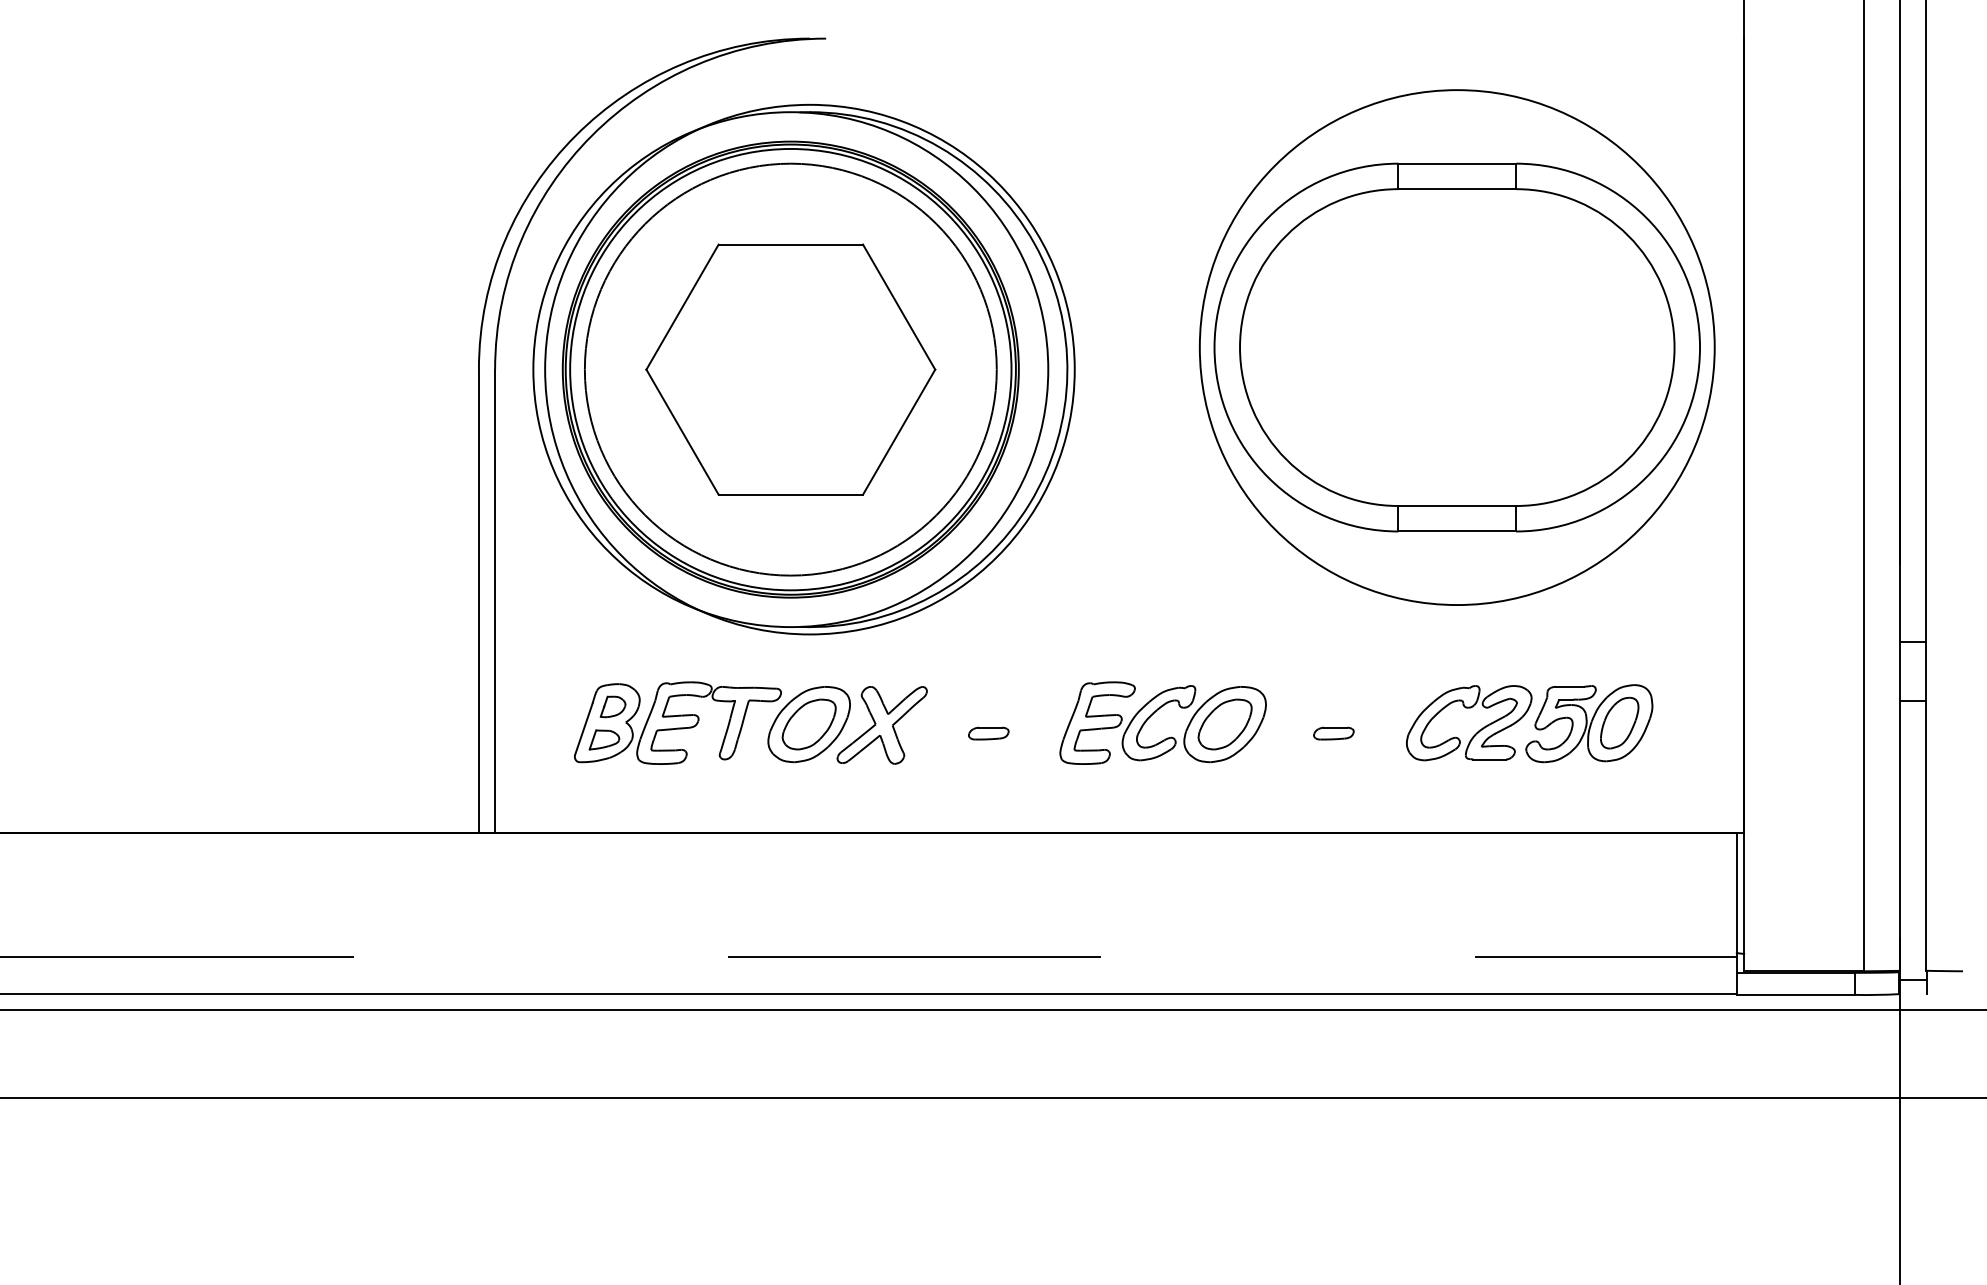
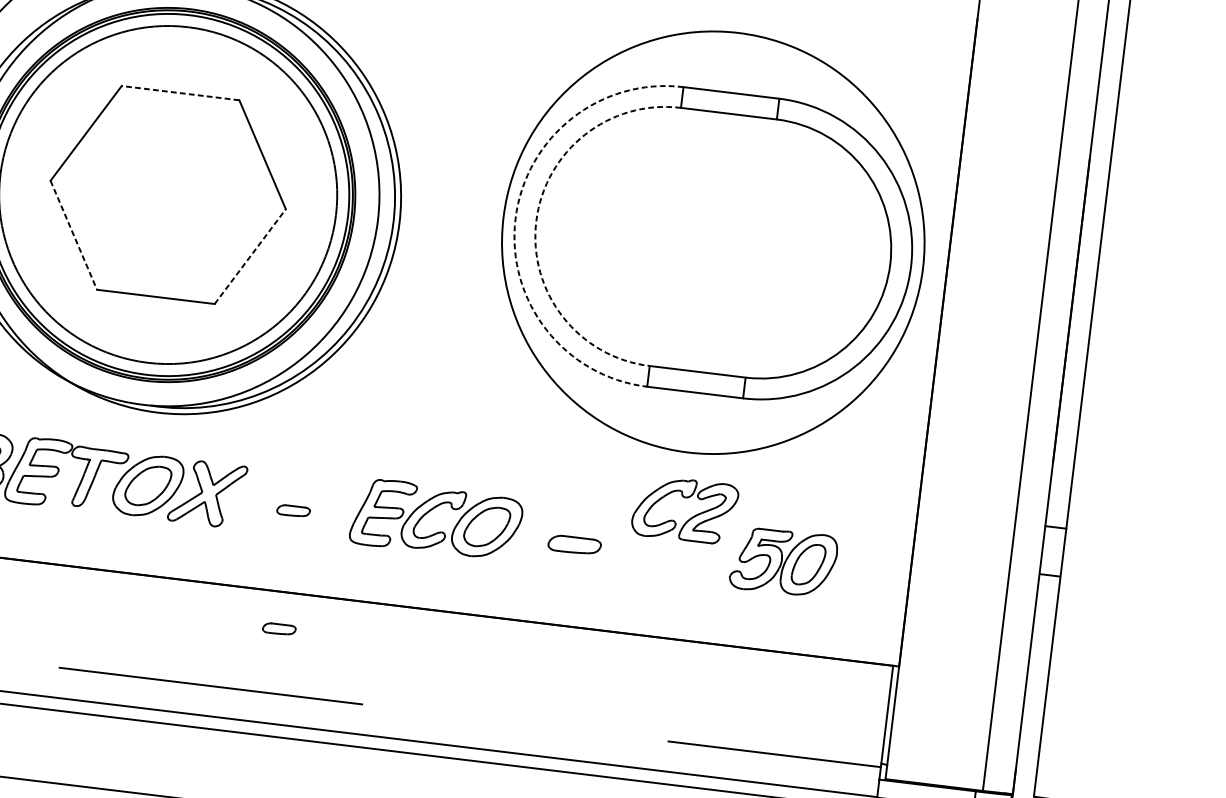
line: (790, 244) -> (180, 93), solid -> dashed
arc: (1214, 347) -> (515, 218), solid -> dashed
arc: (1240, 347) -> (536, 221), solid -> dashed
line: (899, 431) -> (250, 256), solid -> dashed
line: (682, 432) -> (73, 235), solid -> dashed
part: (1477, 731) -> (690, 517), moved
part: (1333, 733) -> (574, 544), size x1.6
part: (988, 878) -> (279, 629), added

